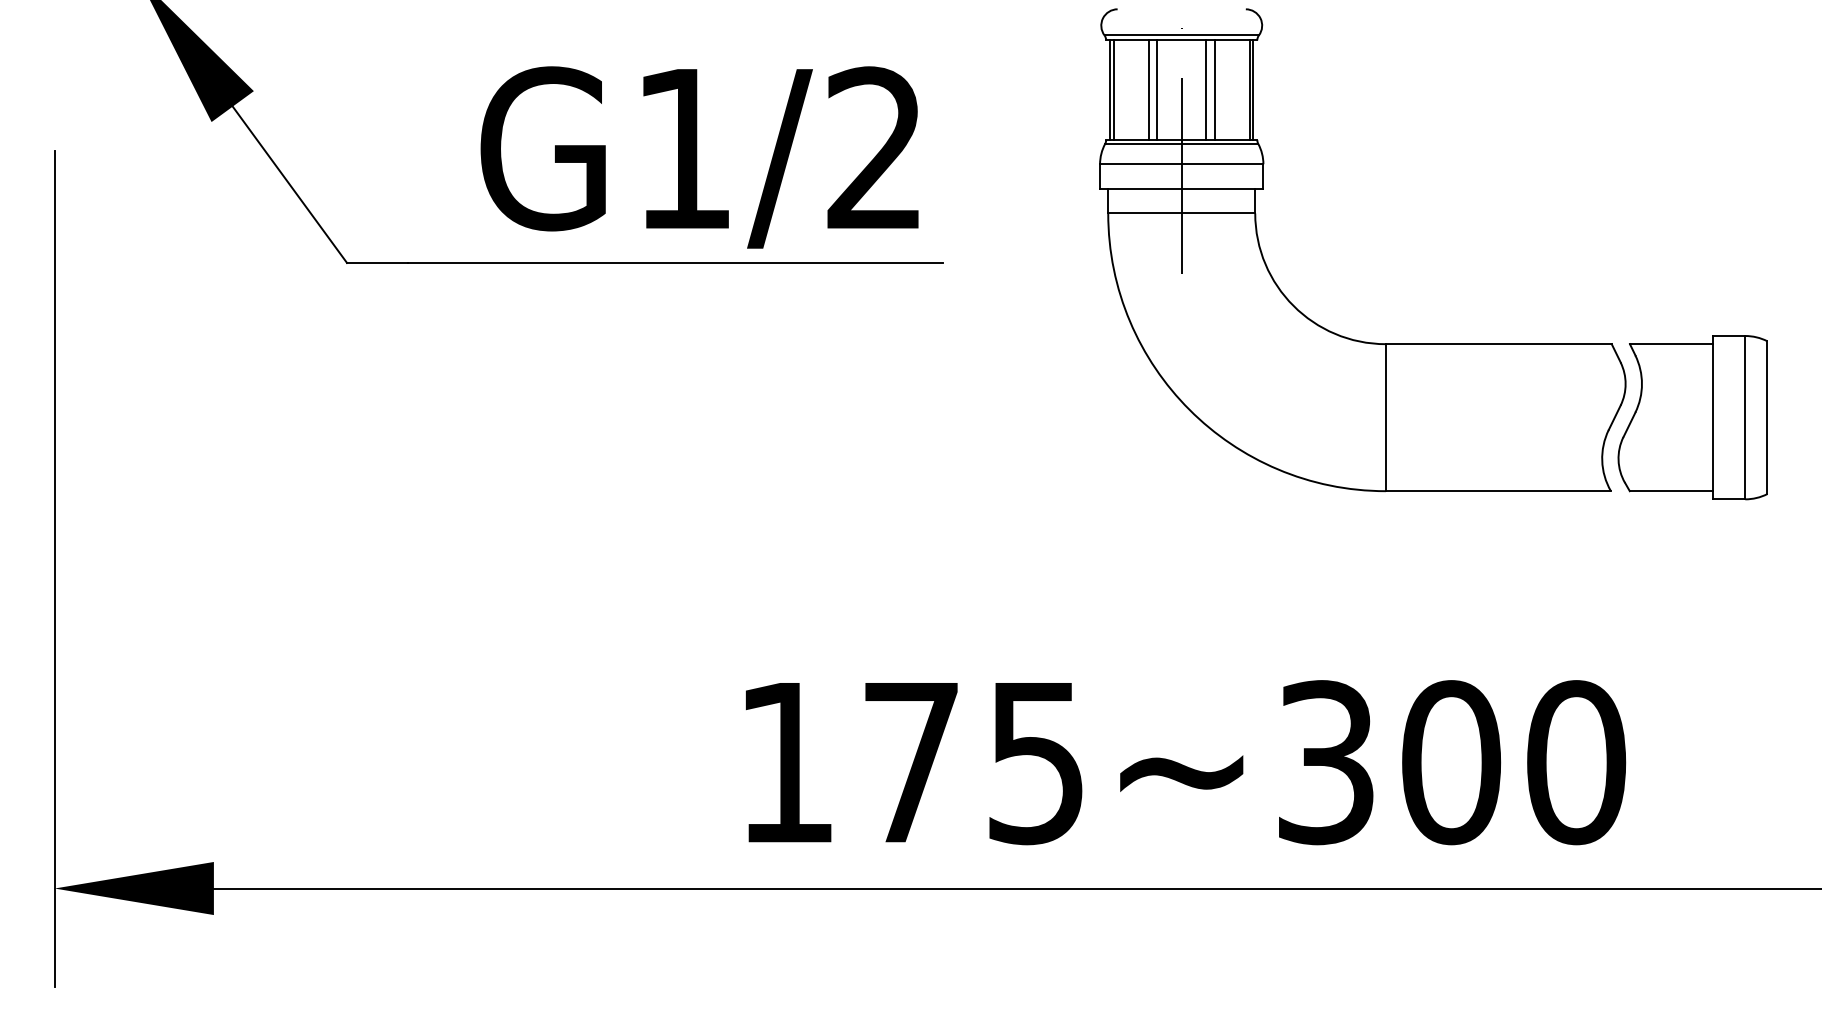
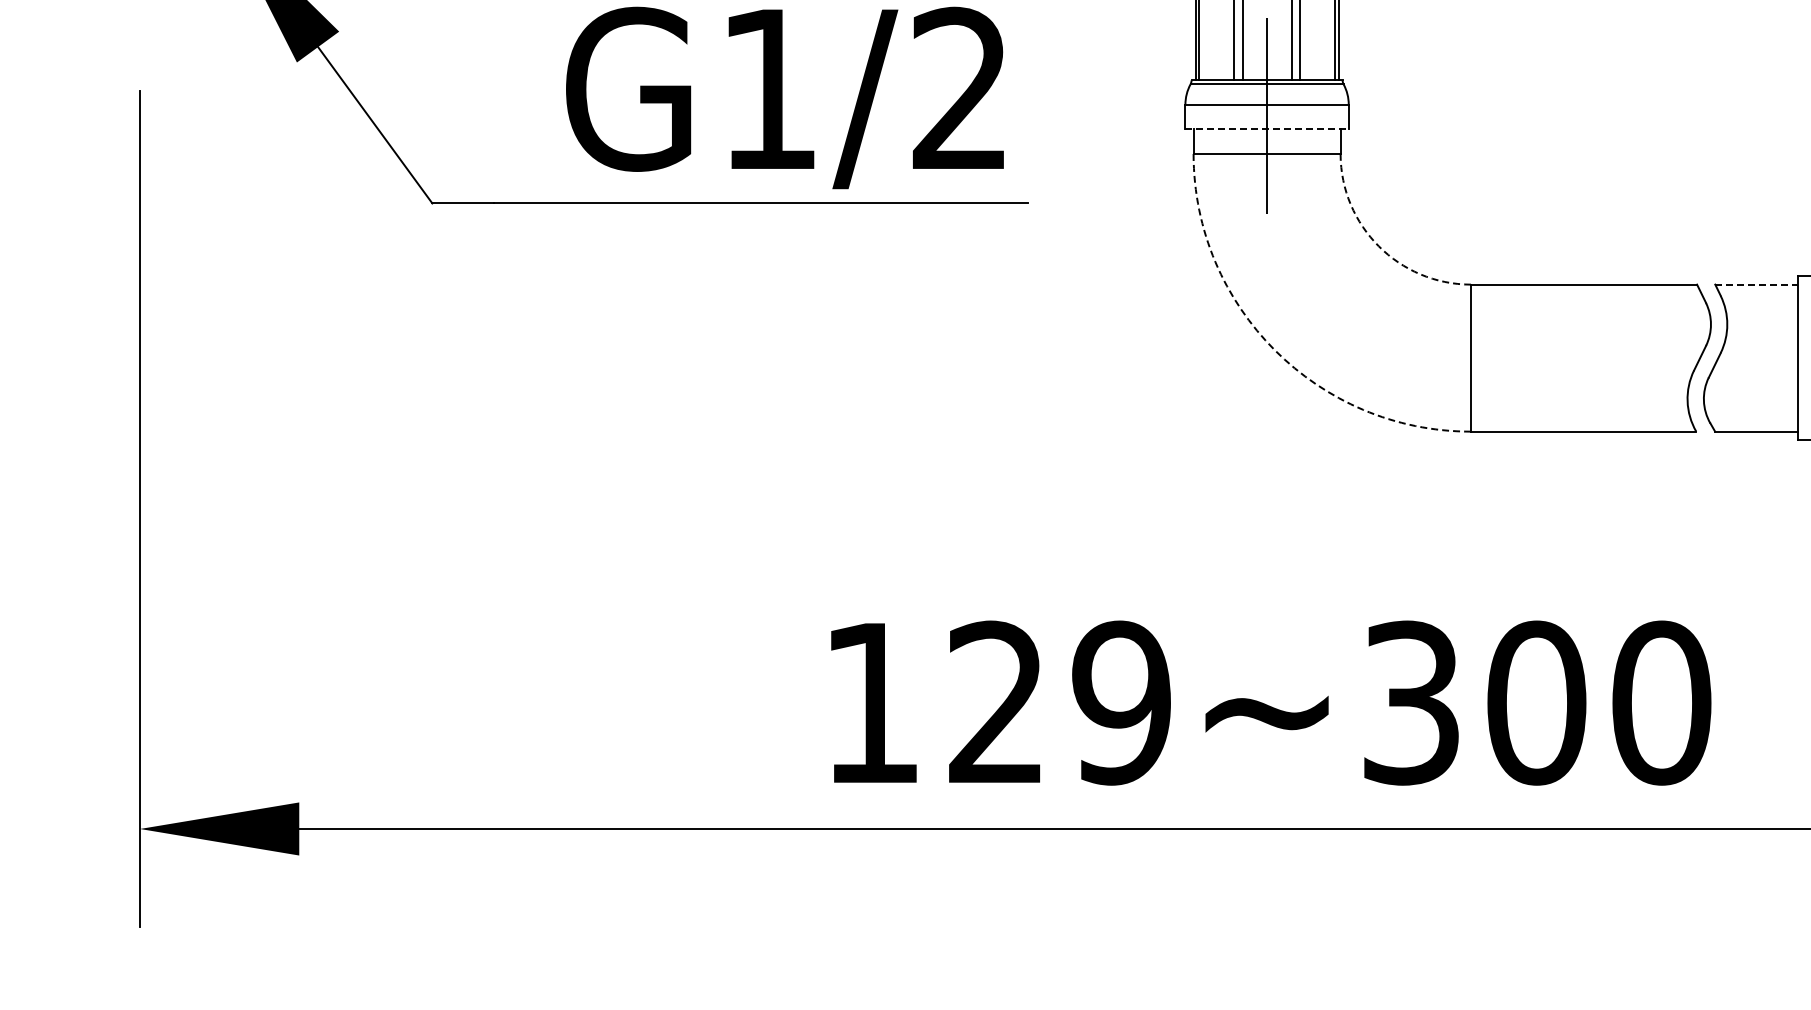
line: (1181, 188) -> (1266, 128), solid -> dashed
arc: (1293, 305) -> (1378, 245), solid -> dashed
line: (1671, 344) -> (1756, 284), solid -> dashed
arc: (1189, 409) -> (1274, 349), solid -> dashed
text: (974, 762) -> (1059, 702), 175~300 -> 129~300

